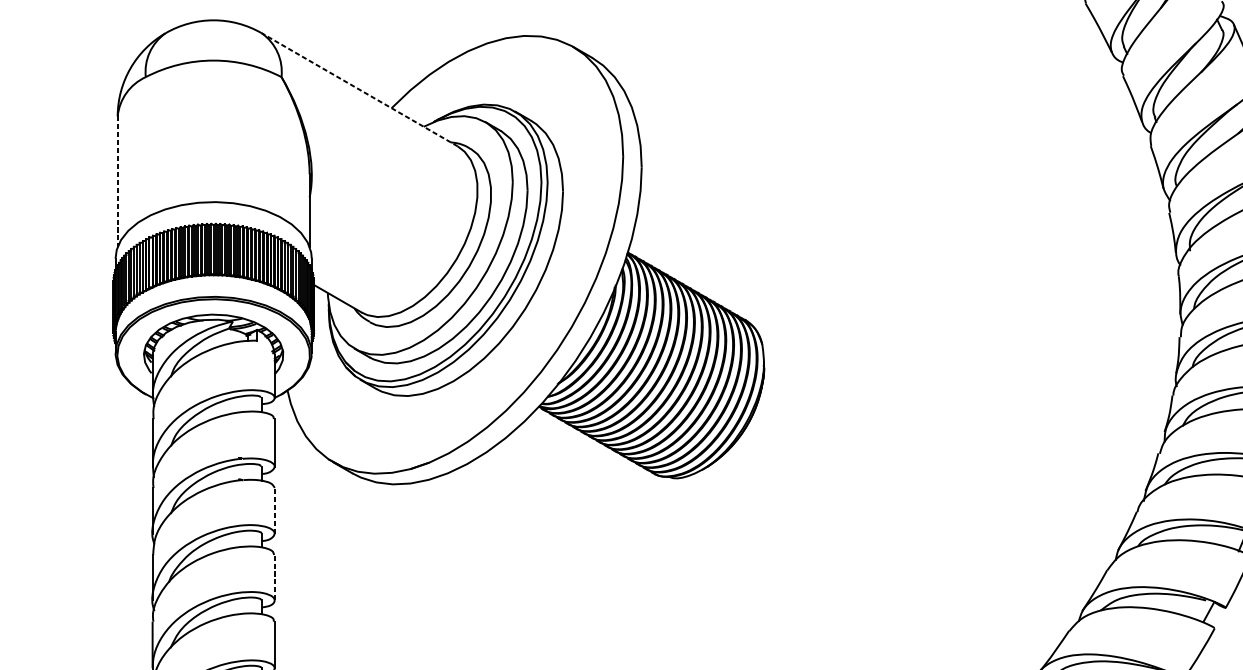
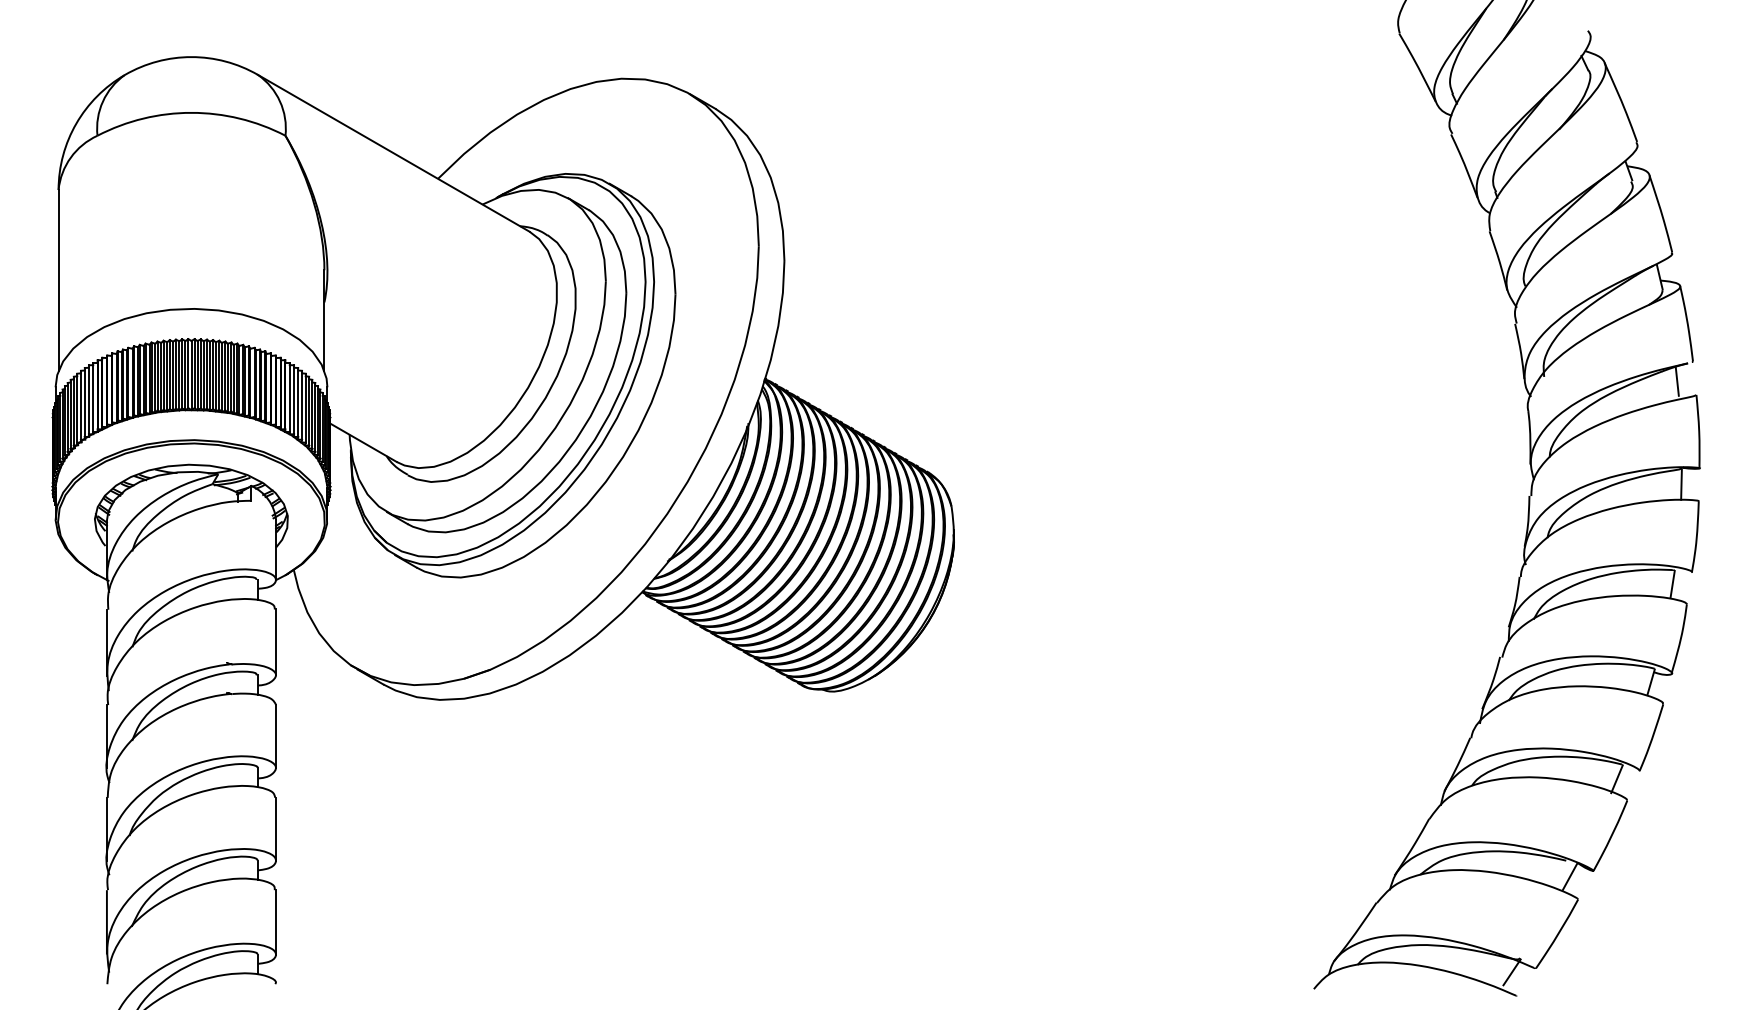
line: (359, 89) -> (393, 153), dashed -> solid
line: (117, 181) -> (58, 280), dashed -> solid
line: (275, 510) -> (276, 736), dashed -> solid
line: (275, 577) -> (276, 828), dashed -> solid

